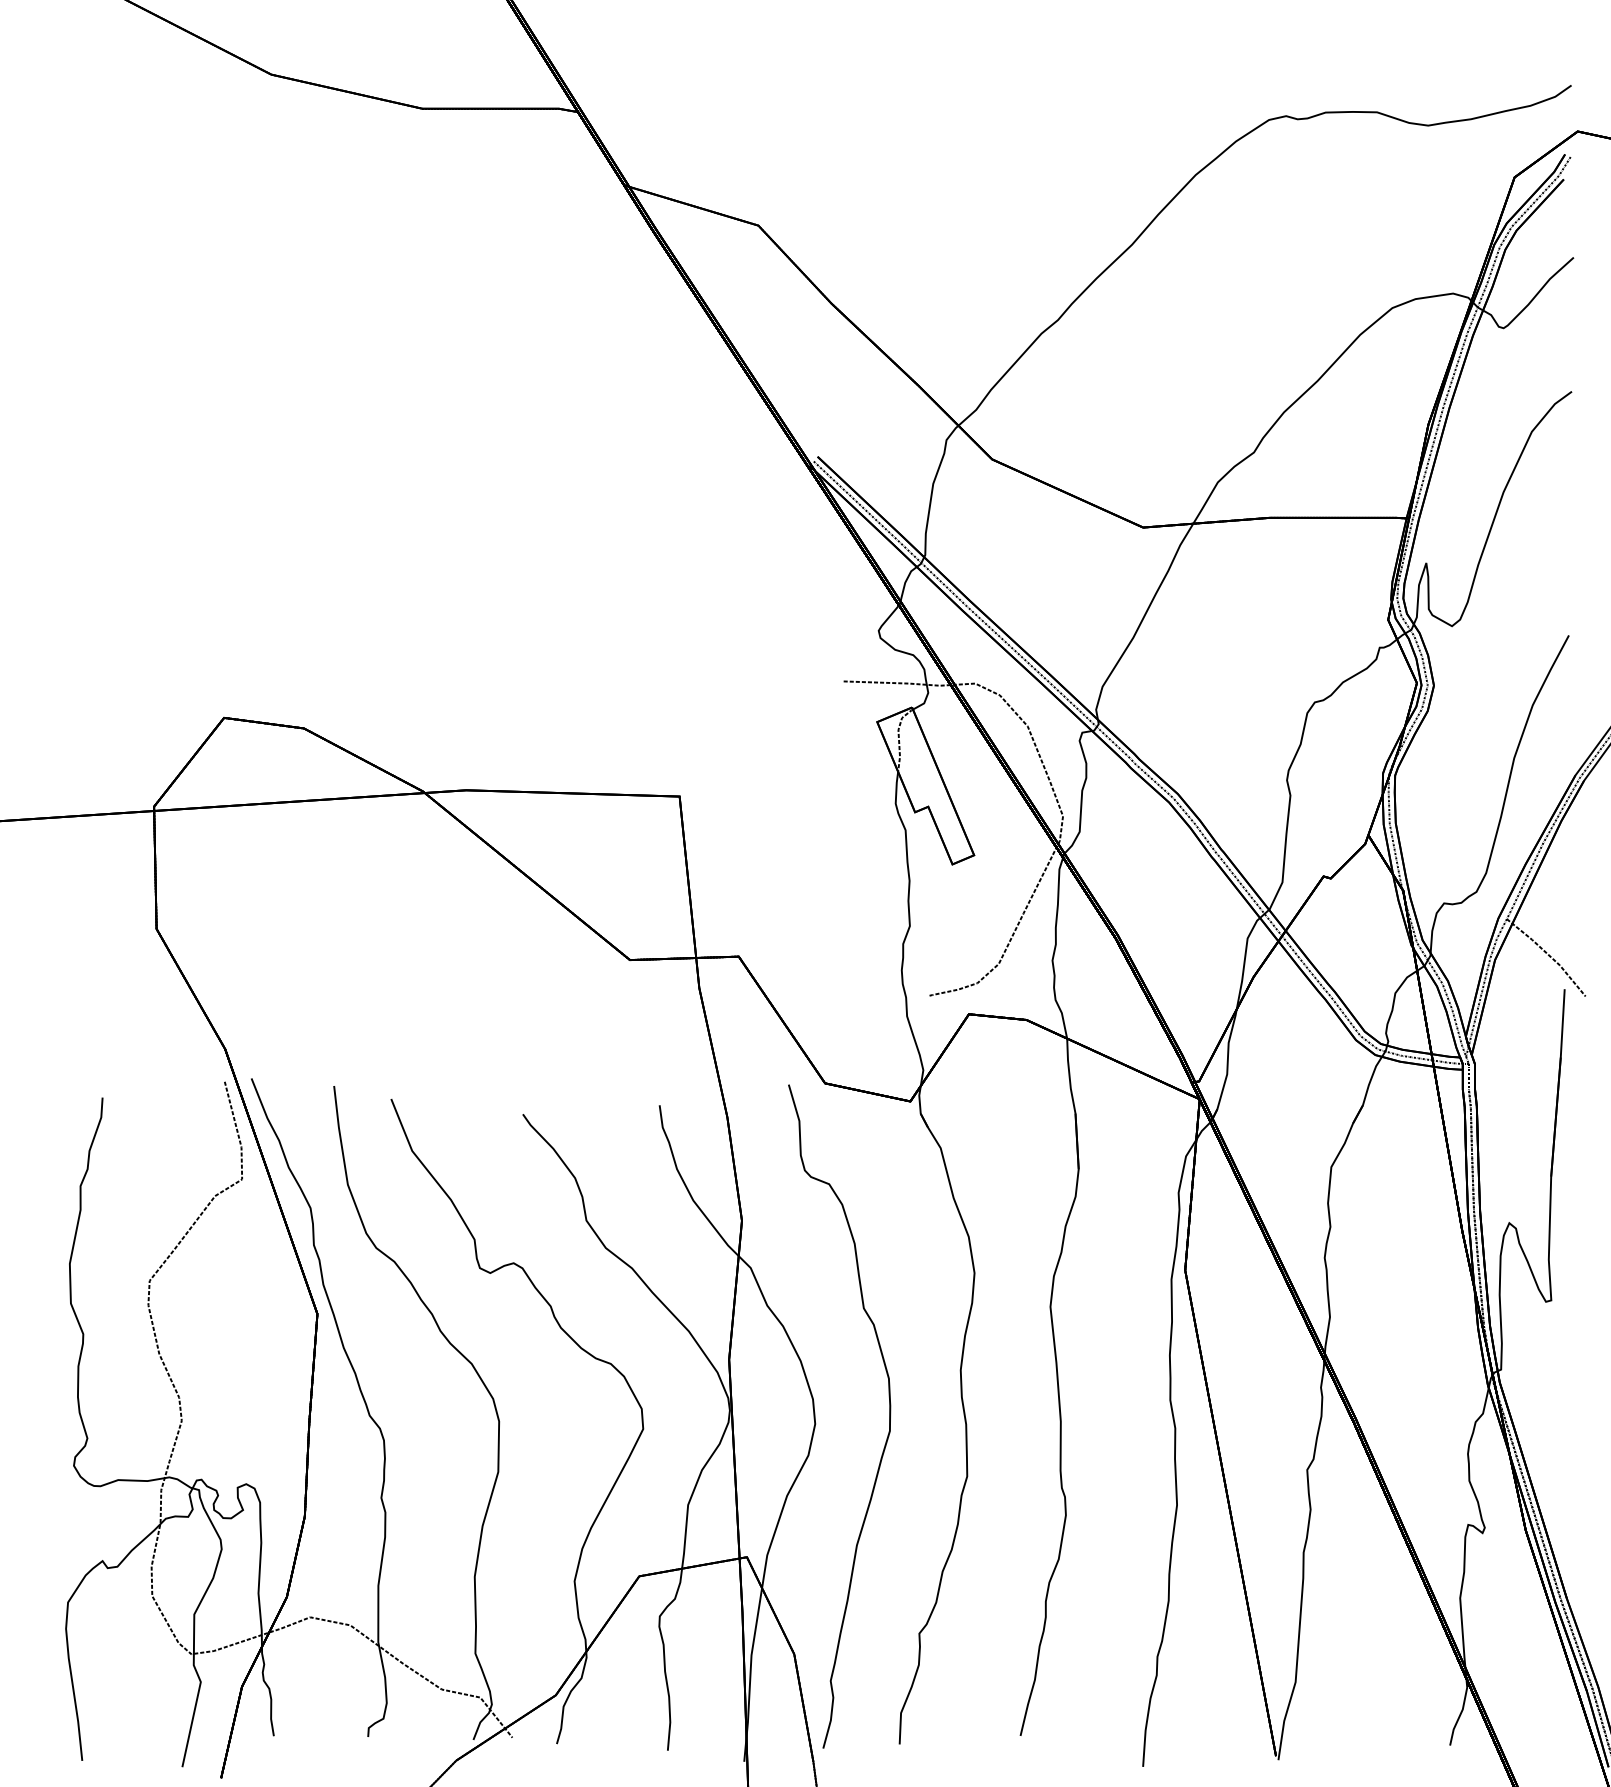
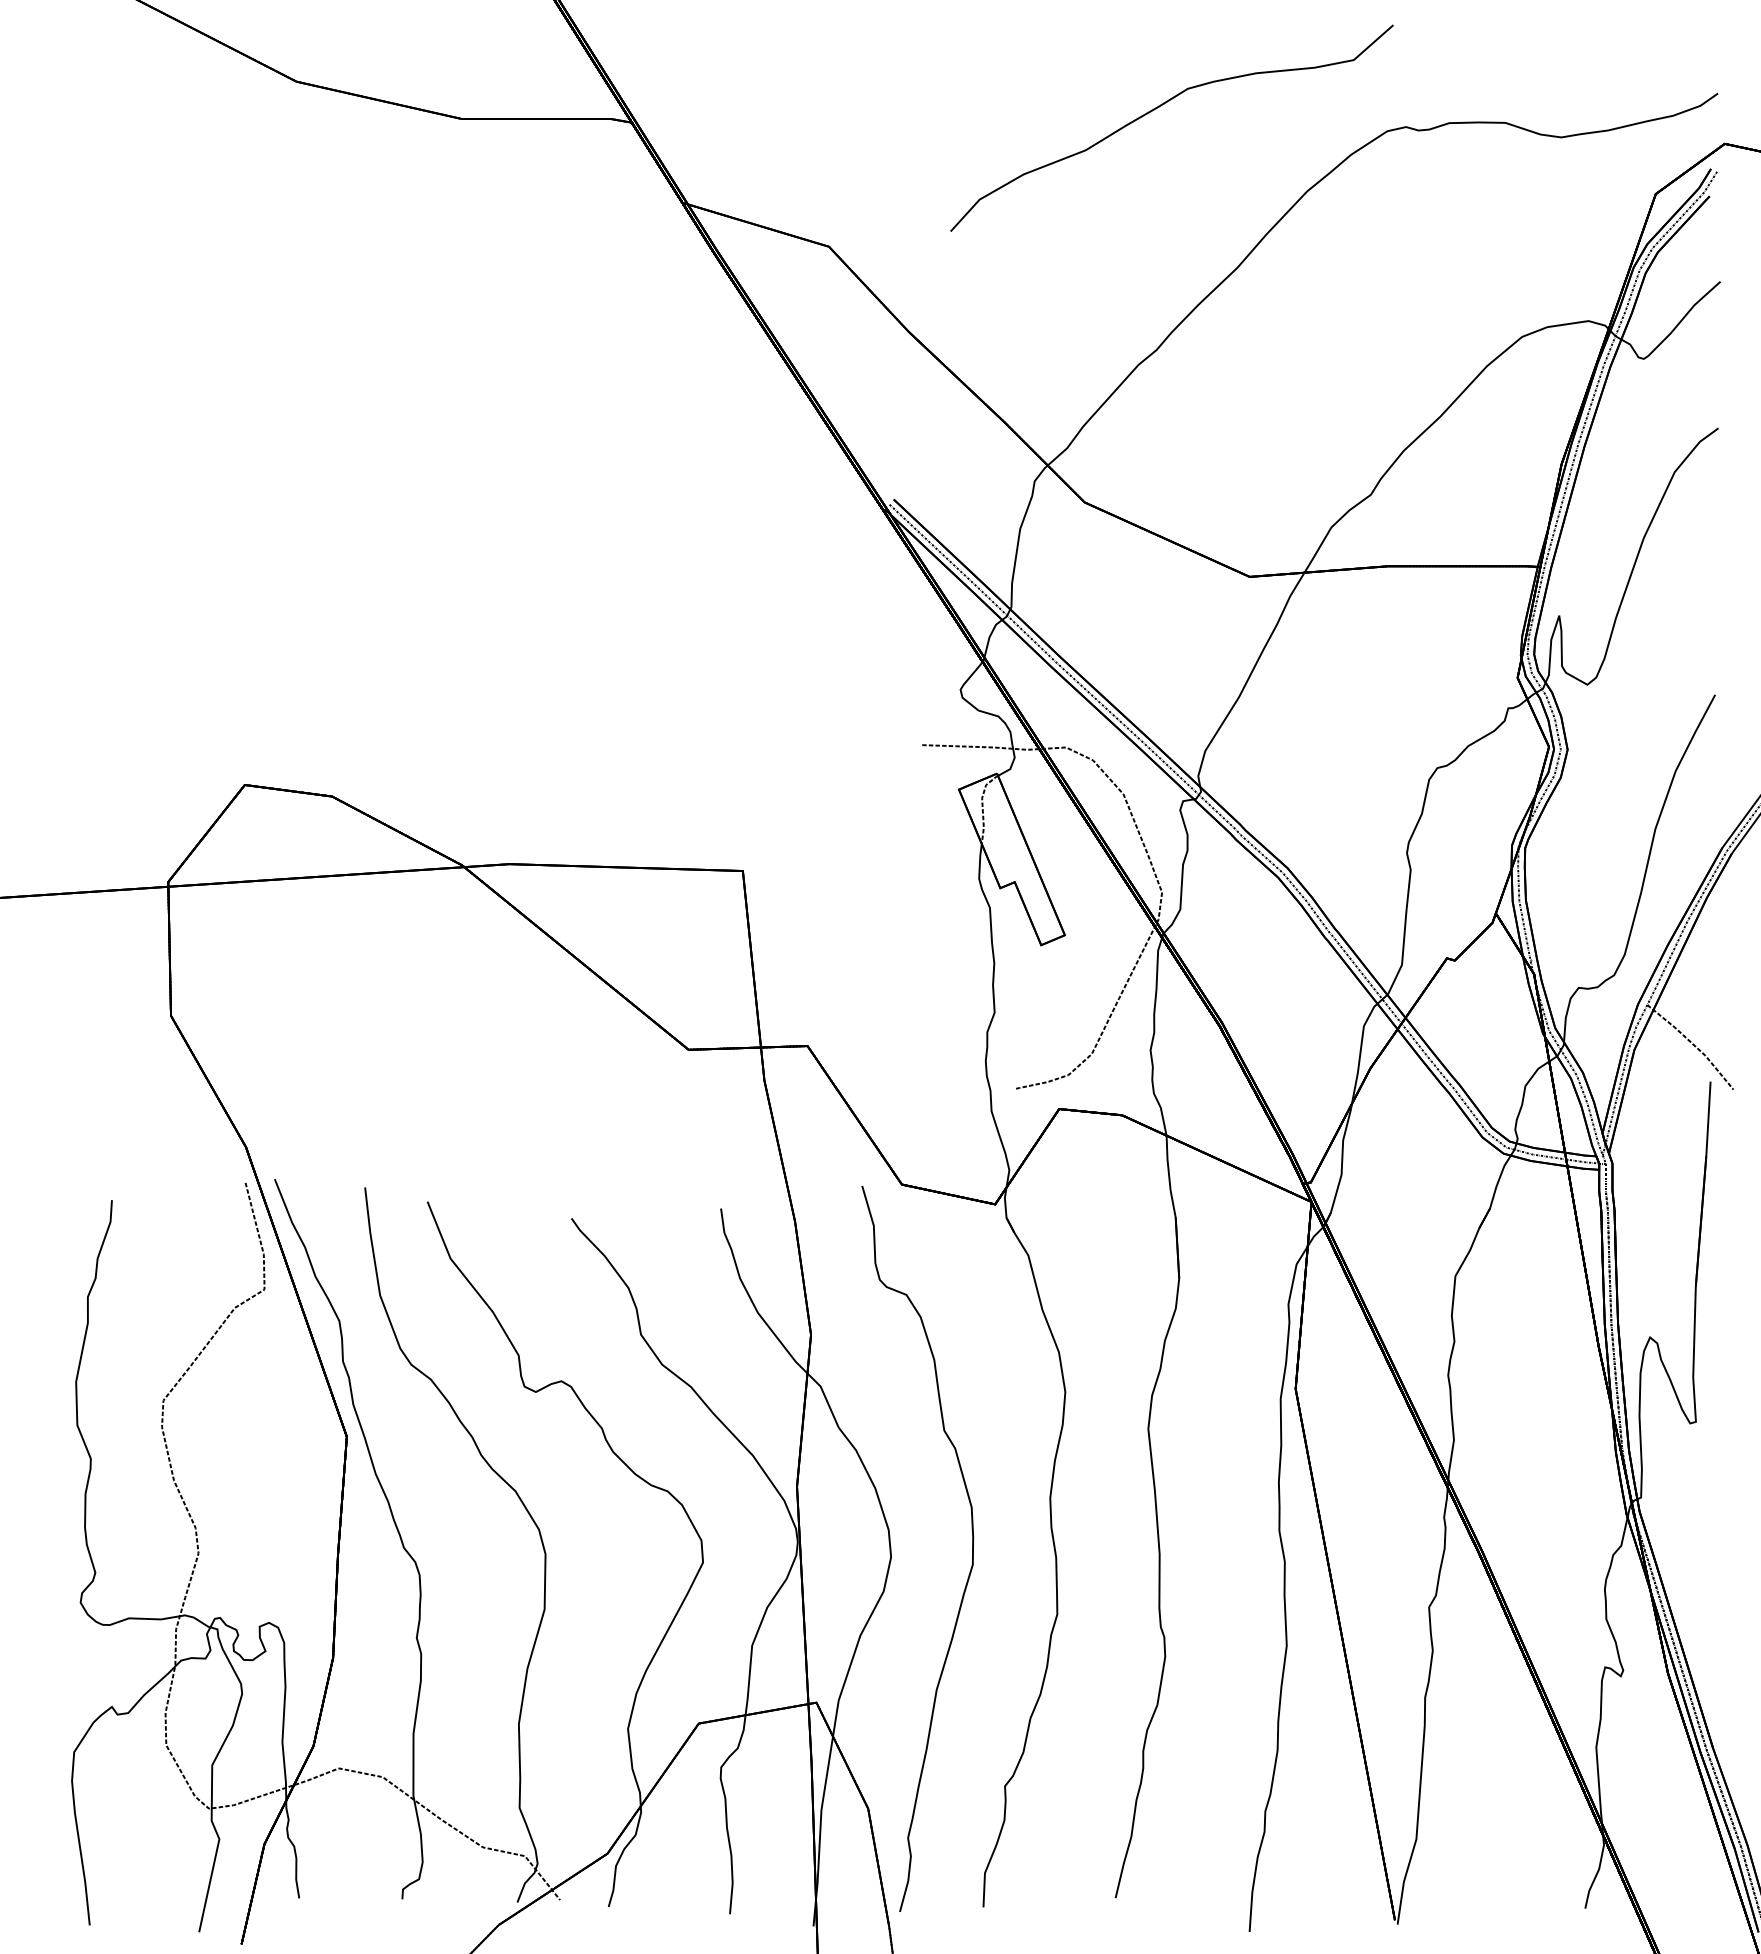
curve: (1062, 97) -> (1161, 106), added

